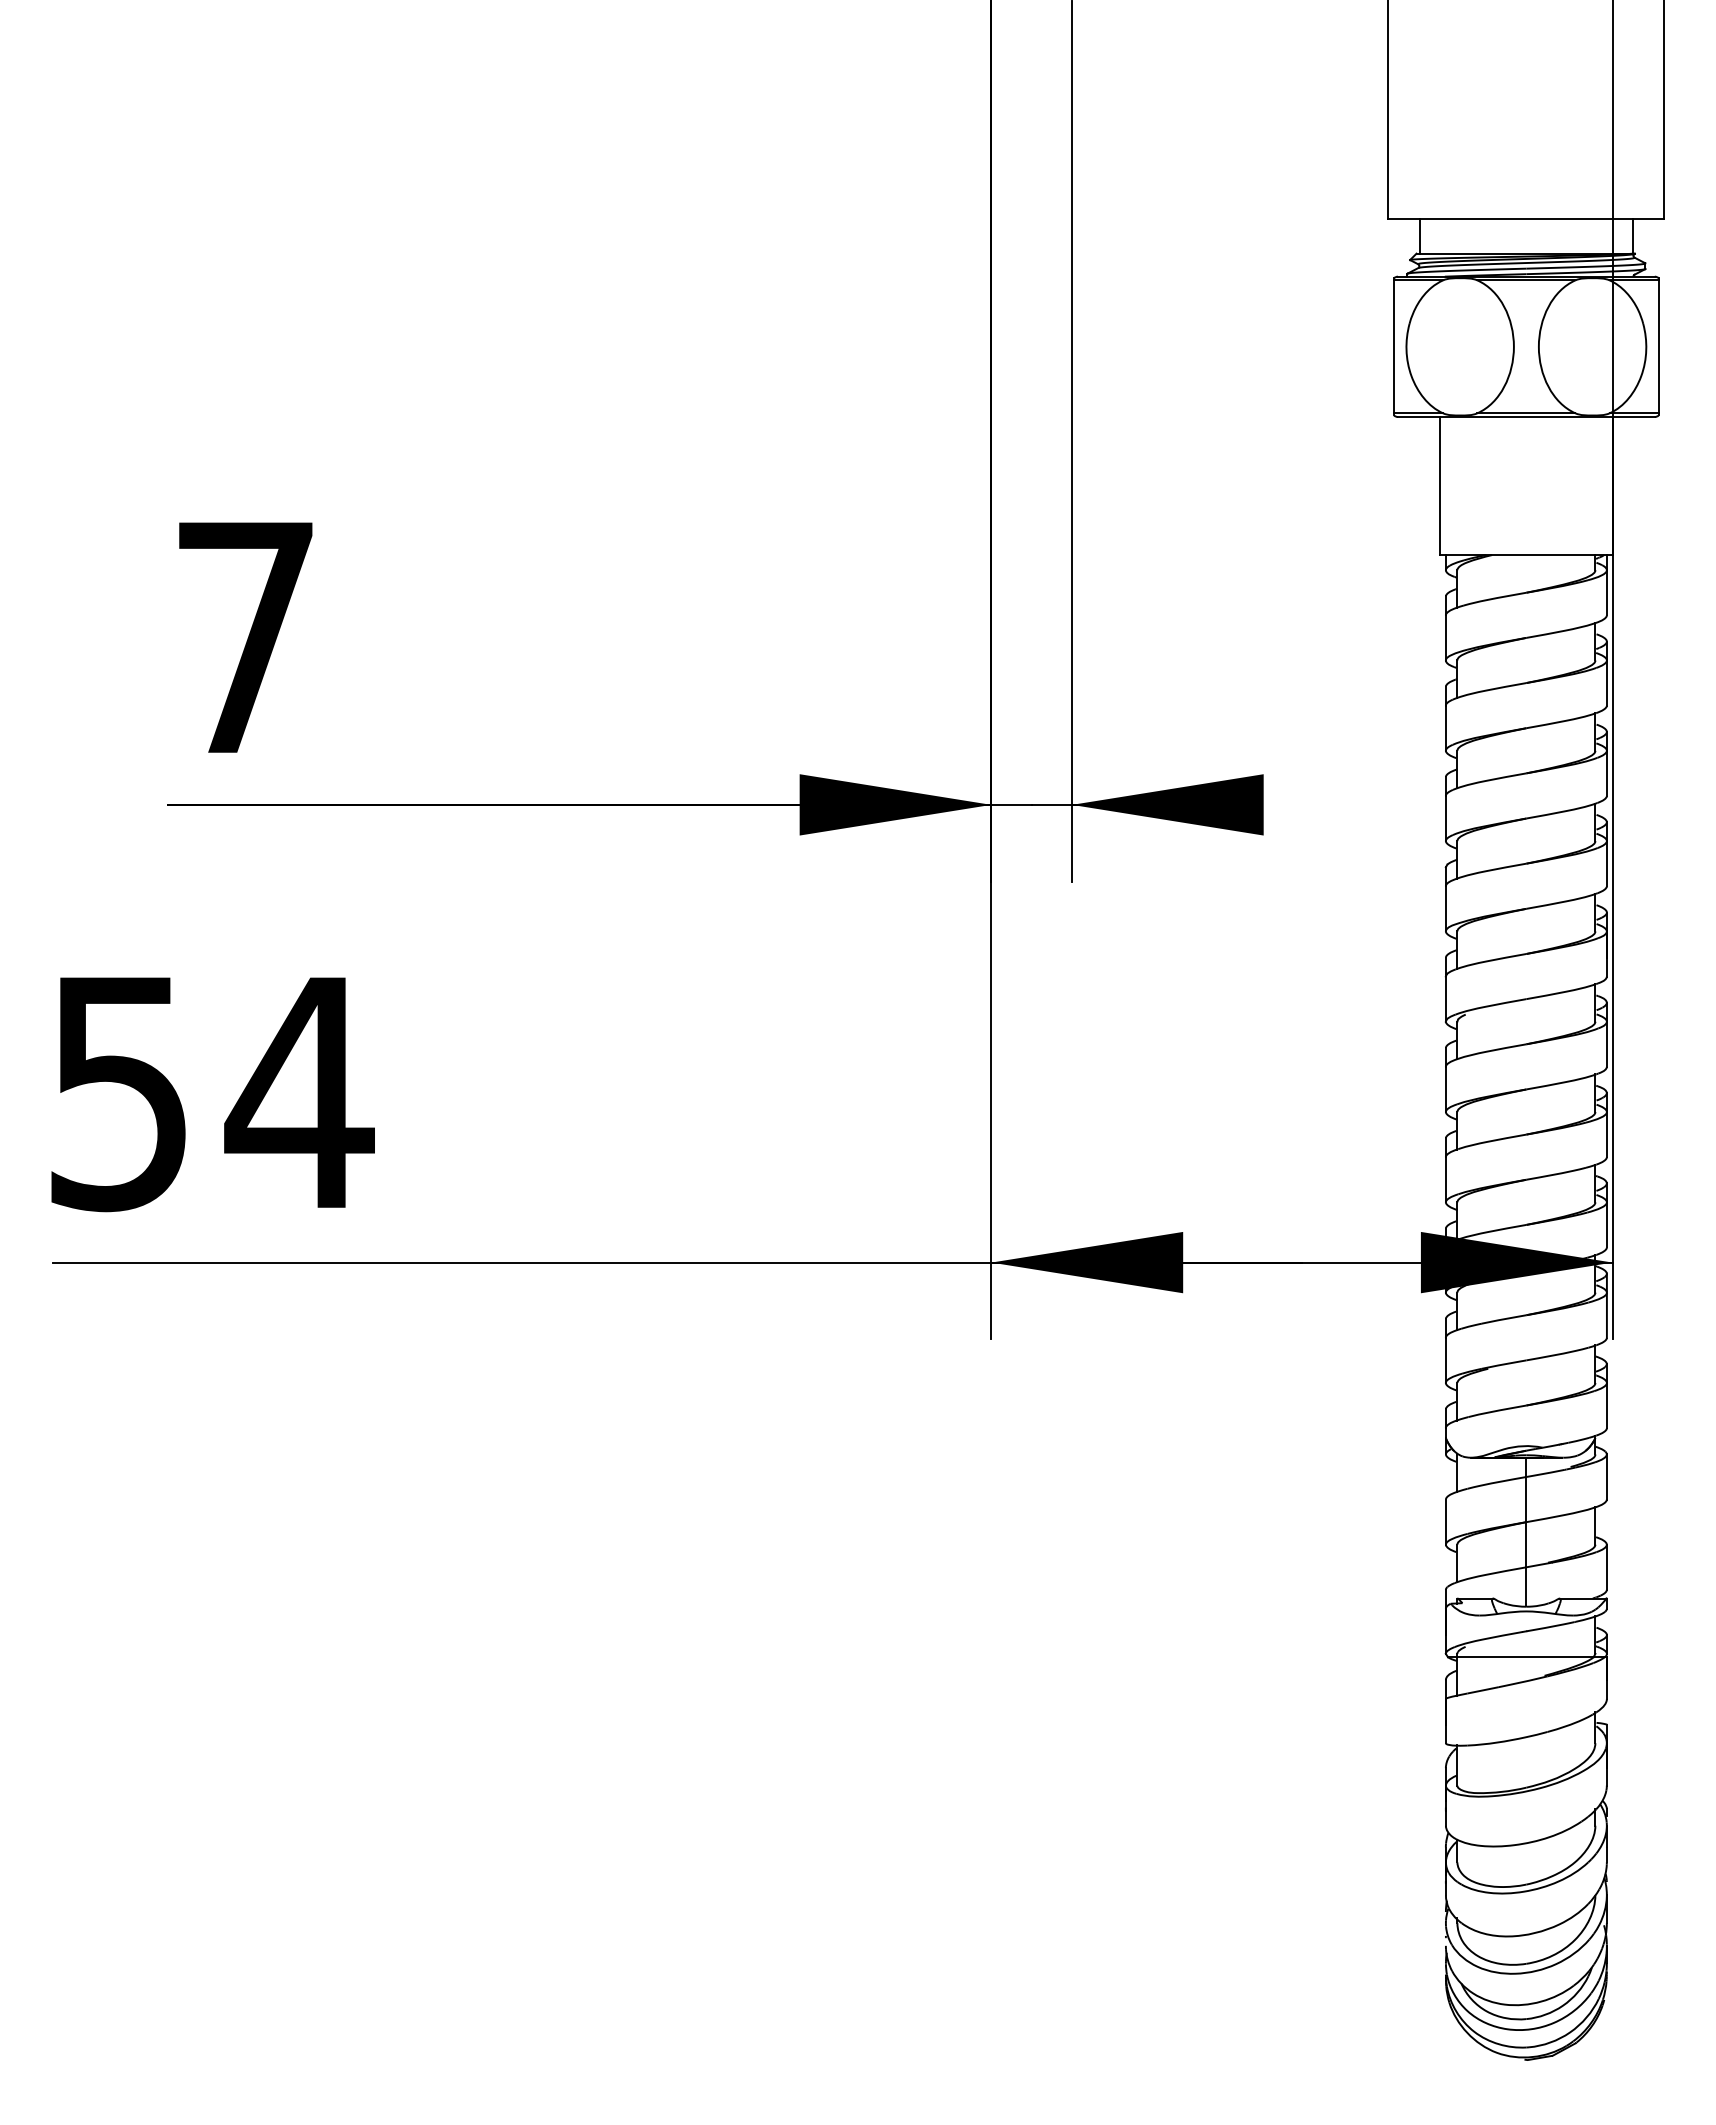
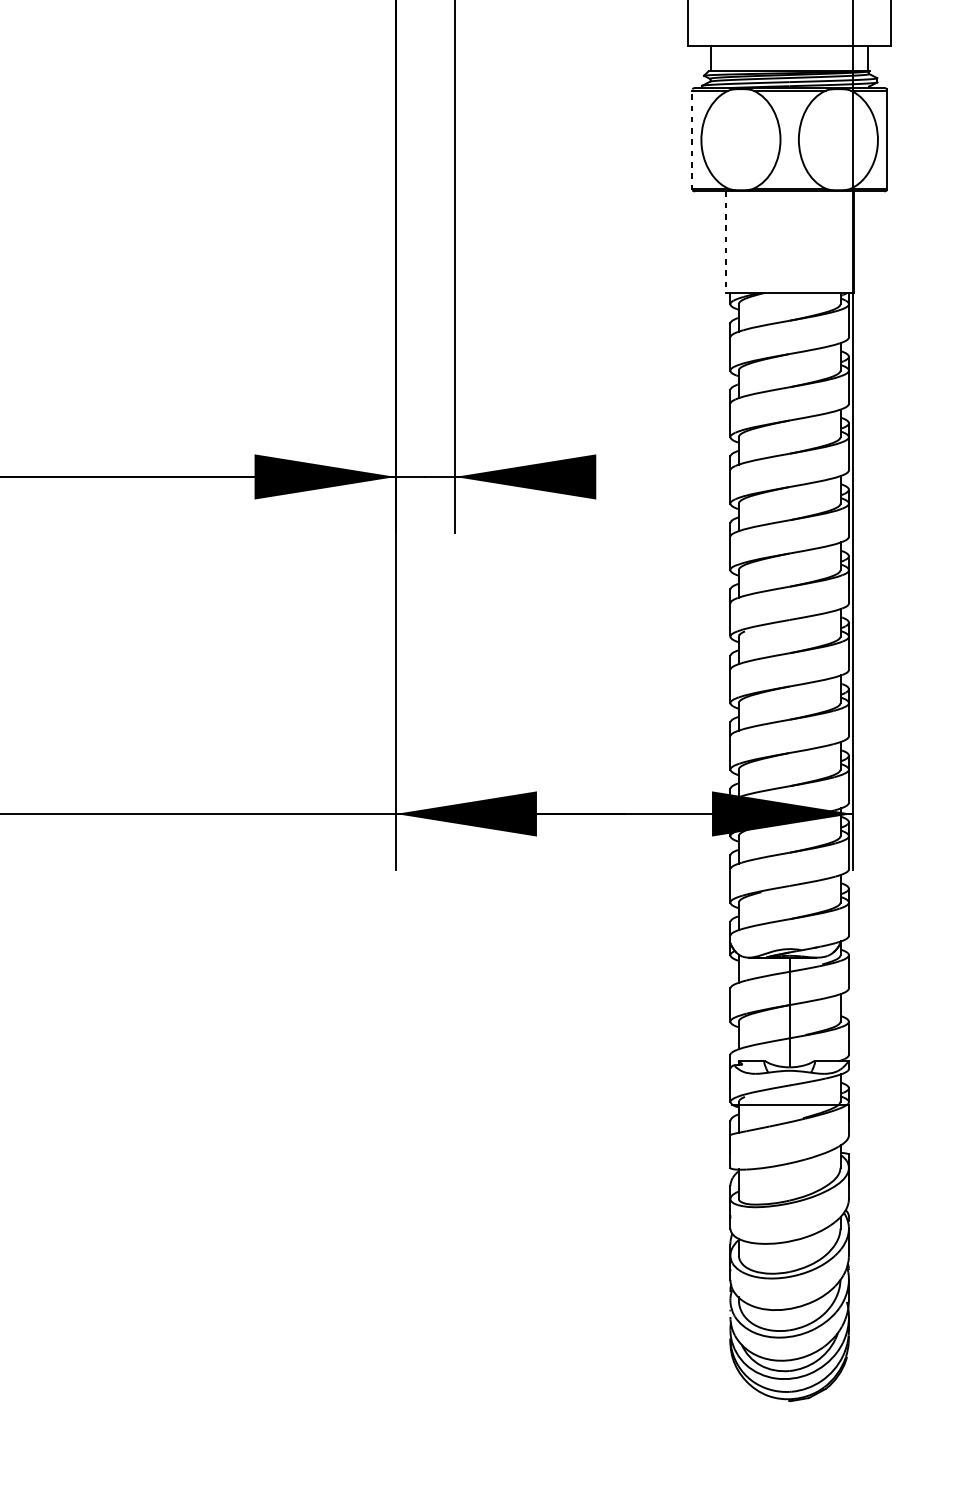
line: (1394, 346) -> (692, 139), solid -> dashed
line: (1439, 486) -> (725, 242), solid -> dashed

